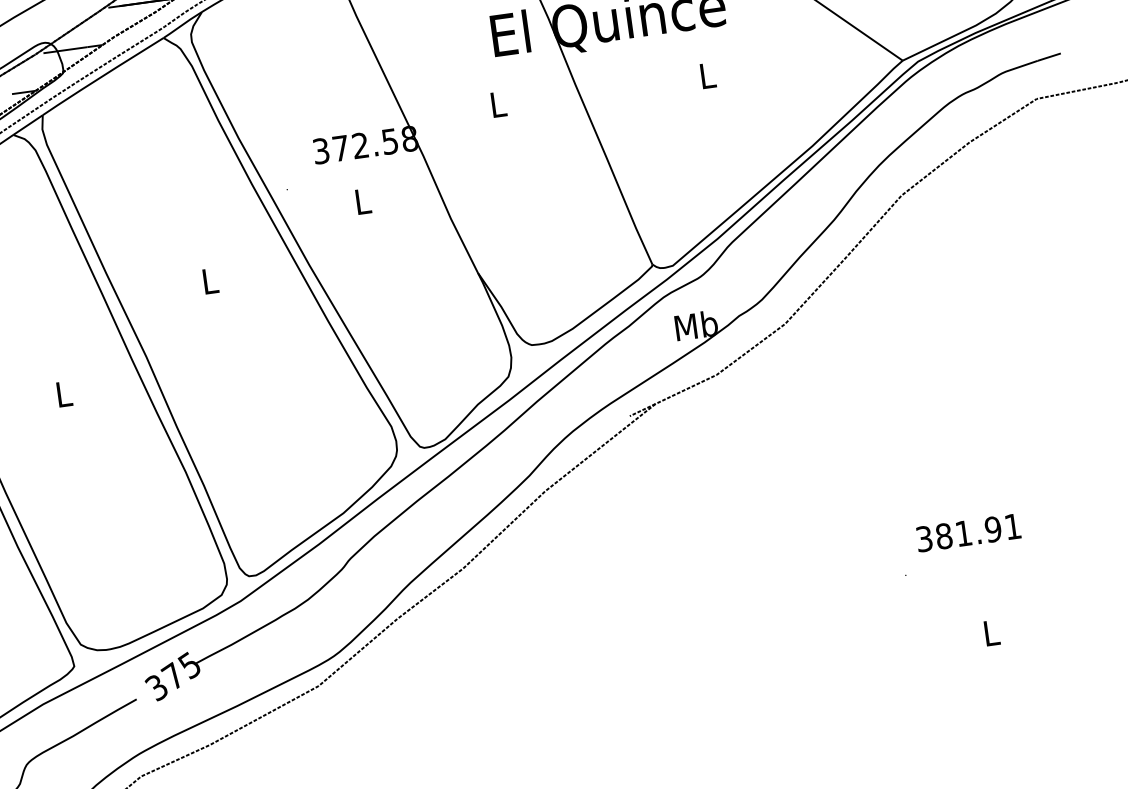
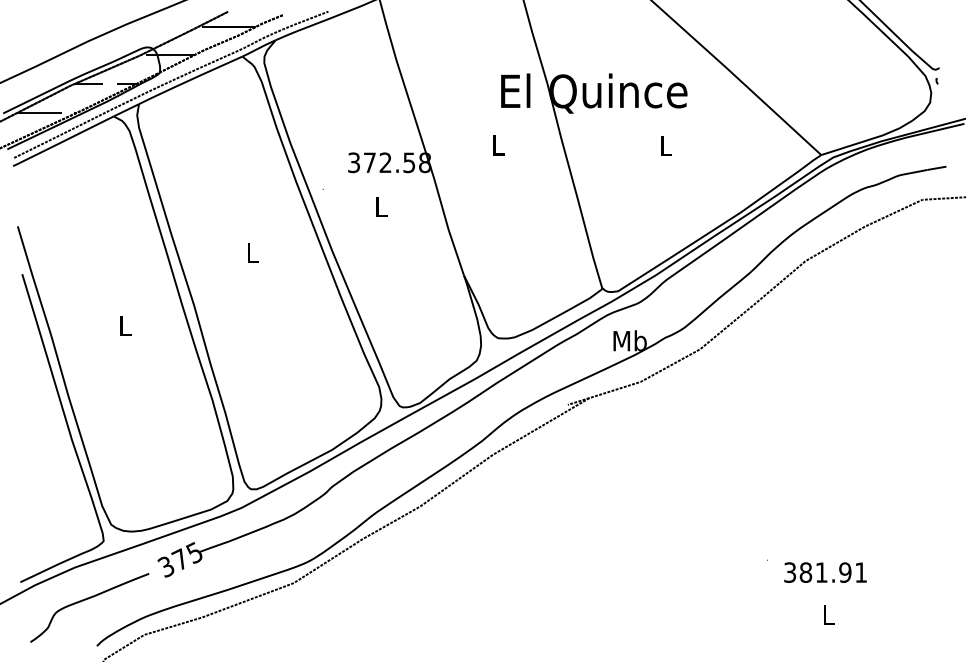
text: (968, 532) -> (825, 572), moved

